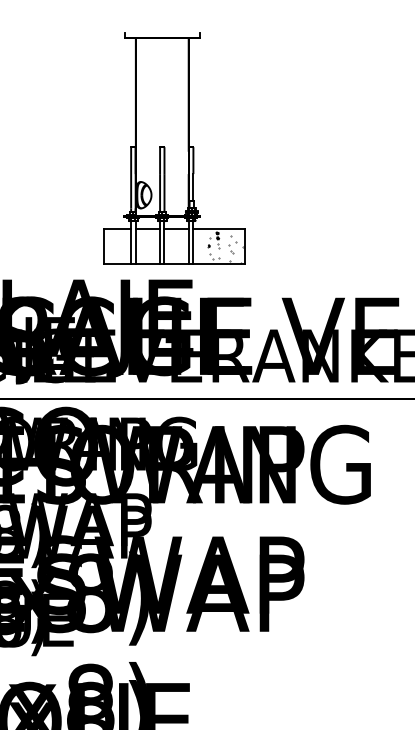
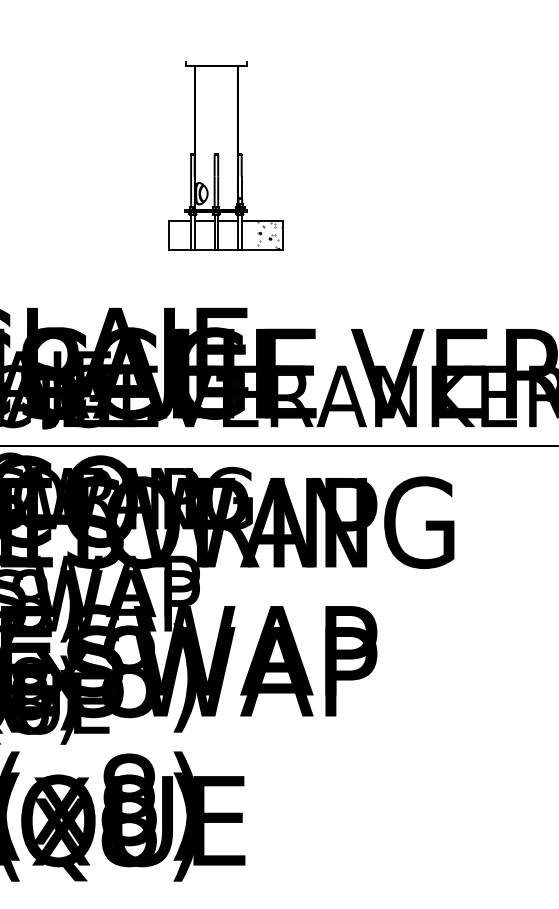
part: (173, 148) -> (225, 155), size x0.7

